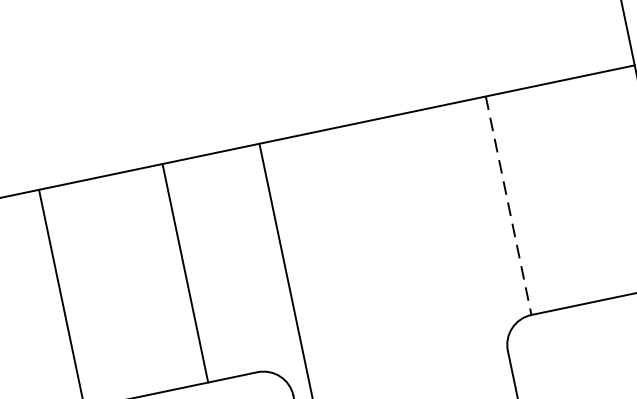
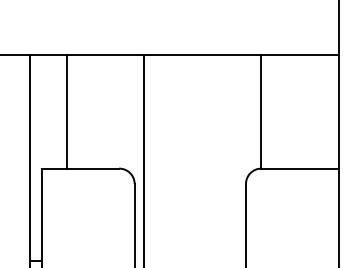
line: (508, 204) -> (261, 111), dashed -> solid
line: (184, 272) -> (66, 111), moved

